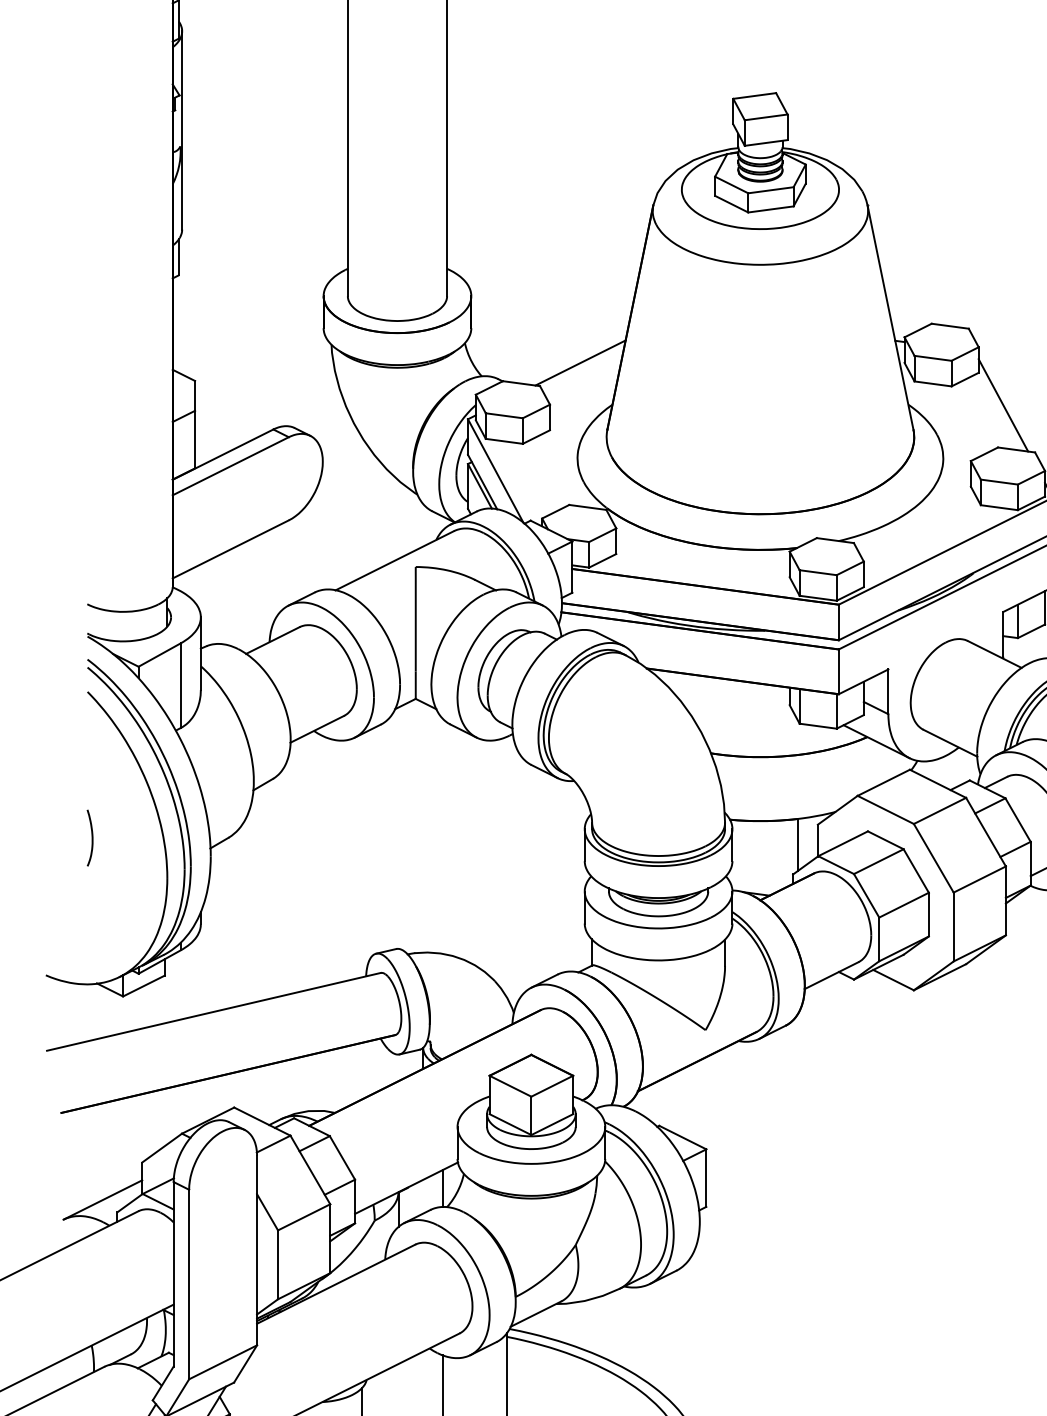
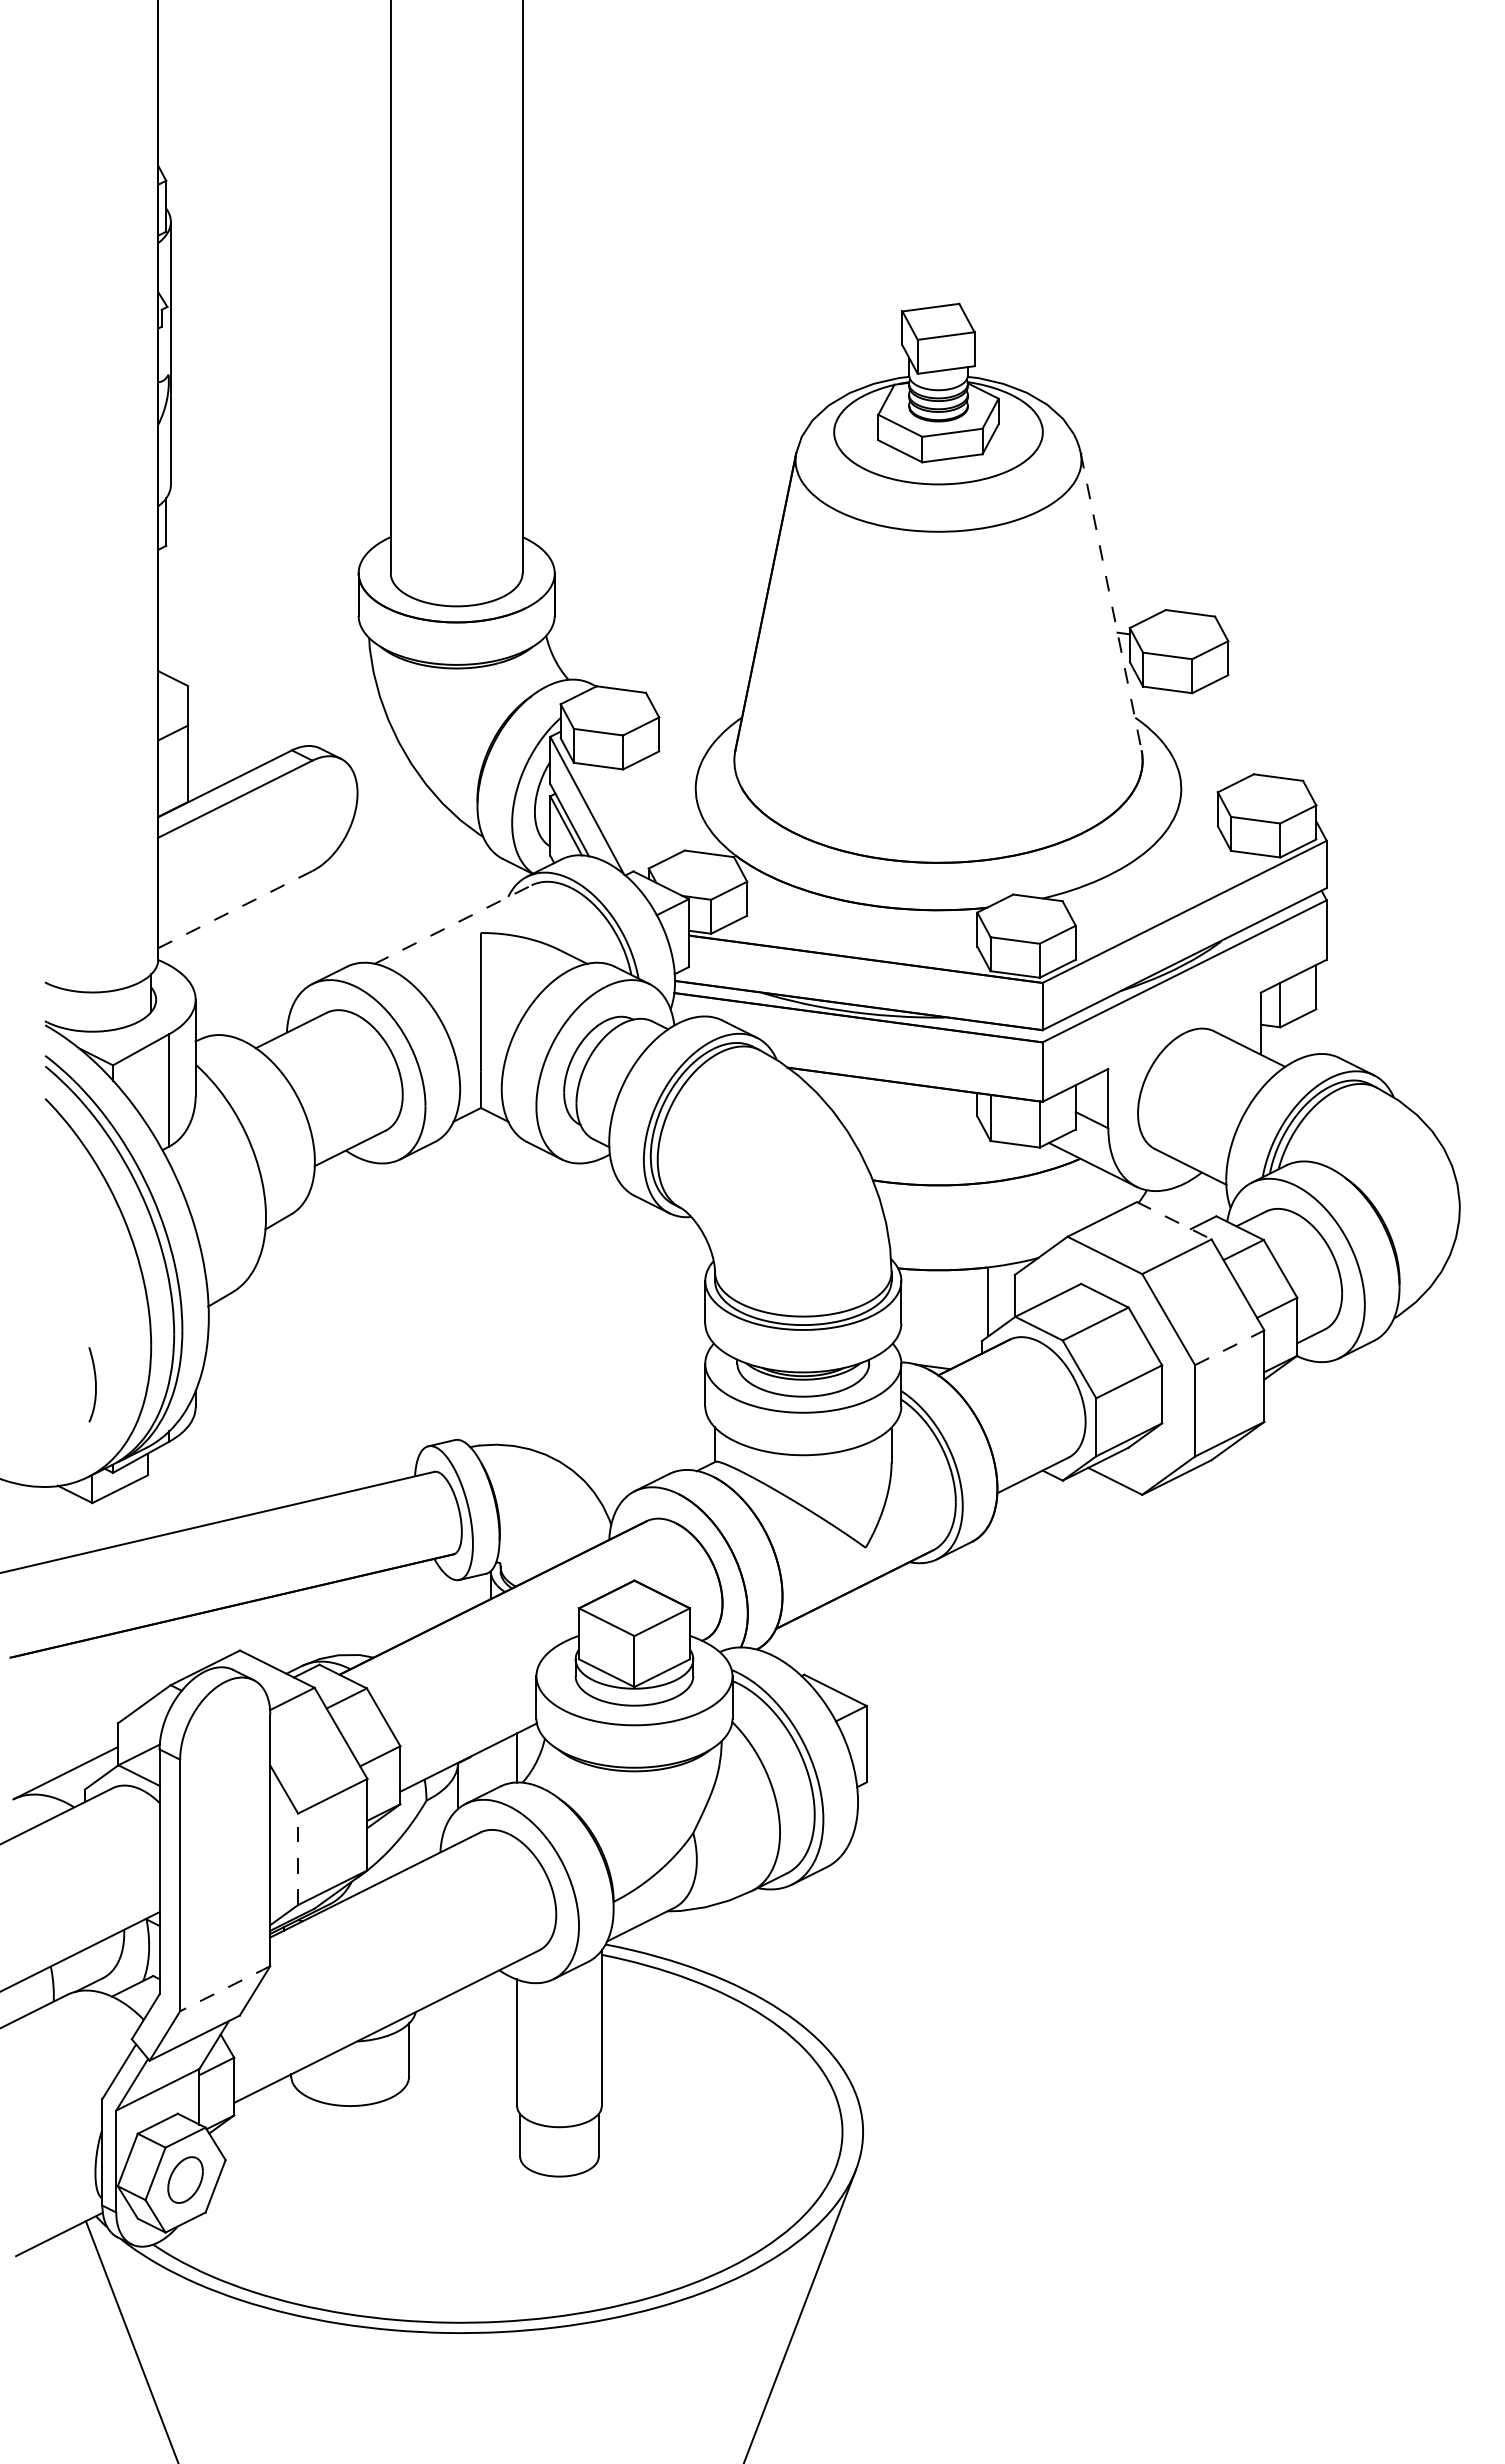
line: (890, 317) -> (1111, 601), solid -> dashed
line: (580, 363) -> (699, 662), removed
line: (1002, 405) -> (1260, 718), removed
line: (230, 549) -> (234, 909), solid -> dashed
line: (395, 560) -> (453, 924), solid -> dashed
line: (938, 783) -> (1174, 1220), solid -> dashed
curve: (92, 837) -> (95, 1384), moved
line: (979, 879) -> (1229, 1347), solid -> dashed
line: (278, 1264) -> (298, 1859), solid -> dashed
line: (222, 1362) -> (224, 1988), solid -> dashed

